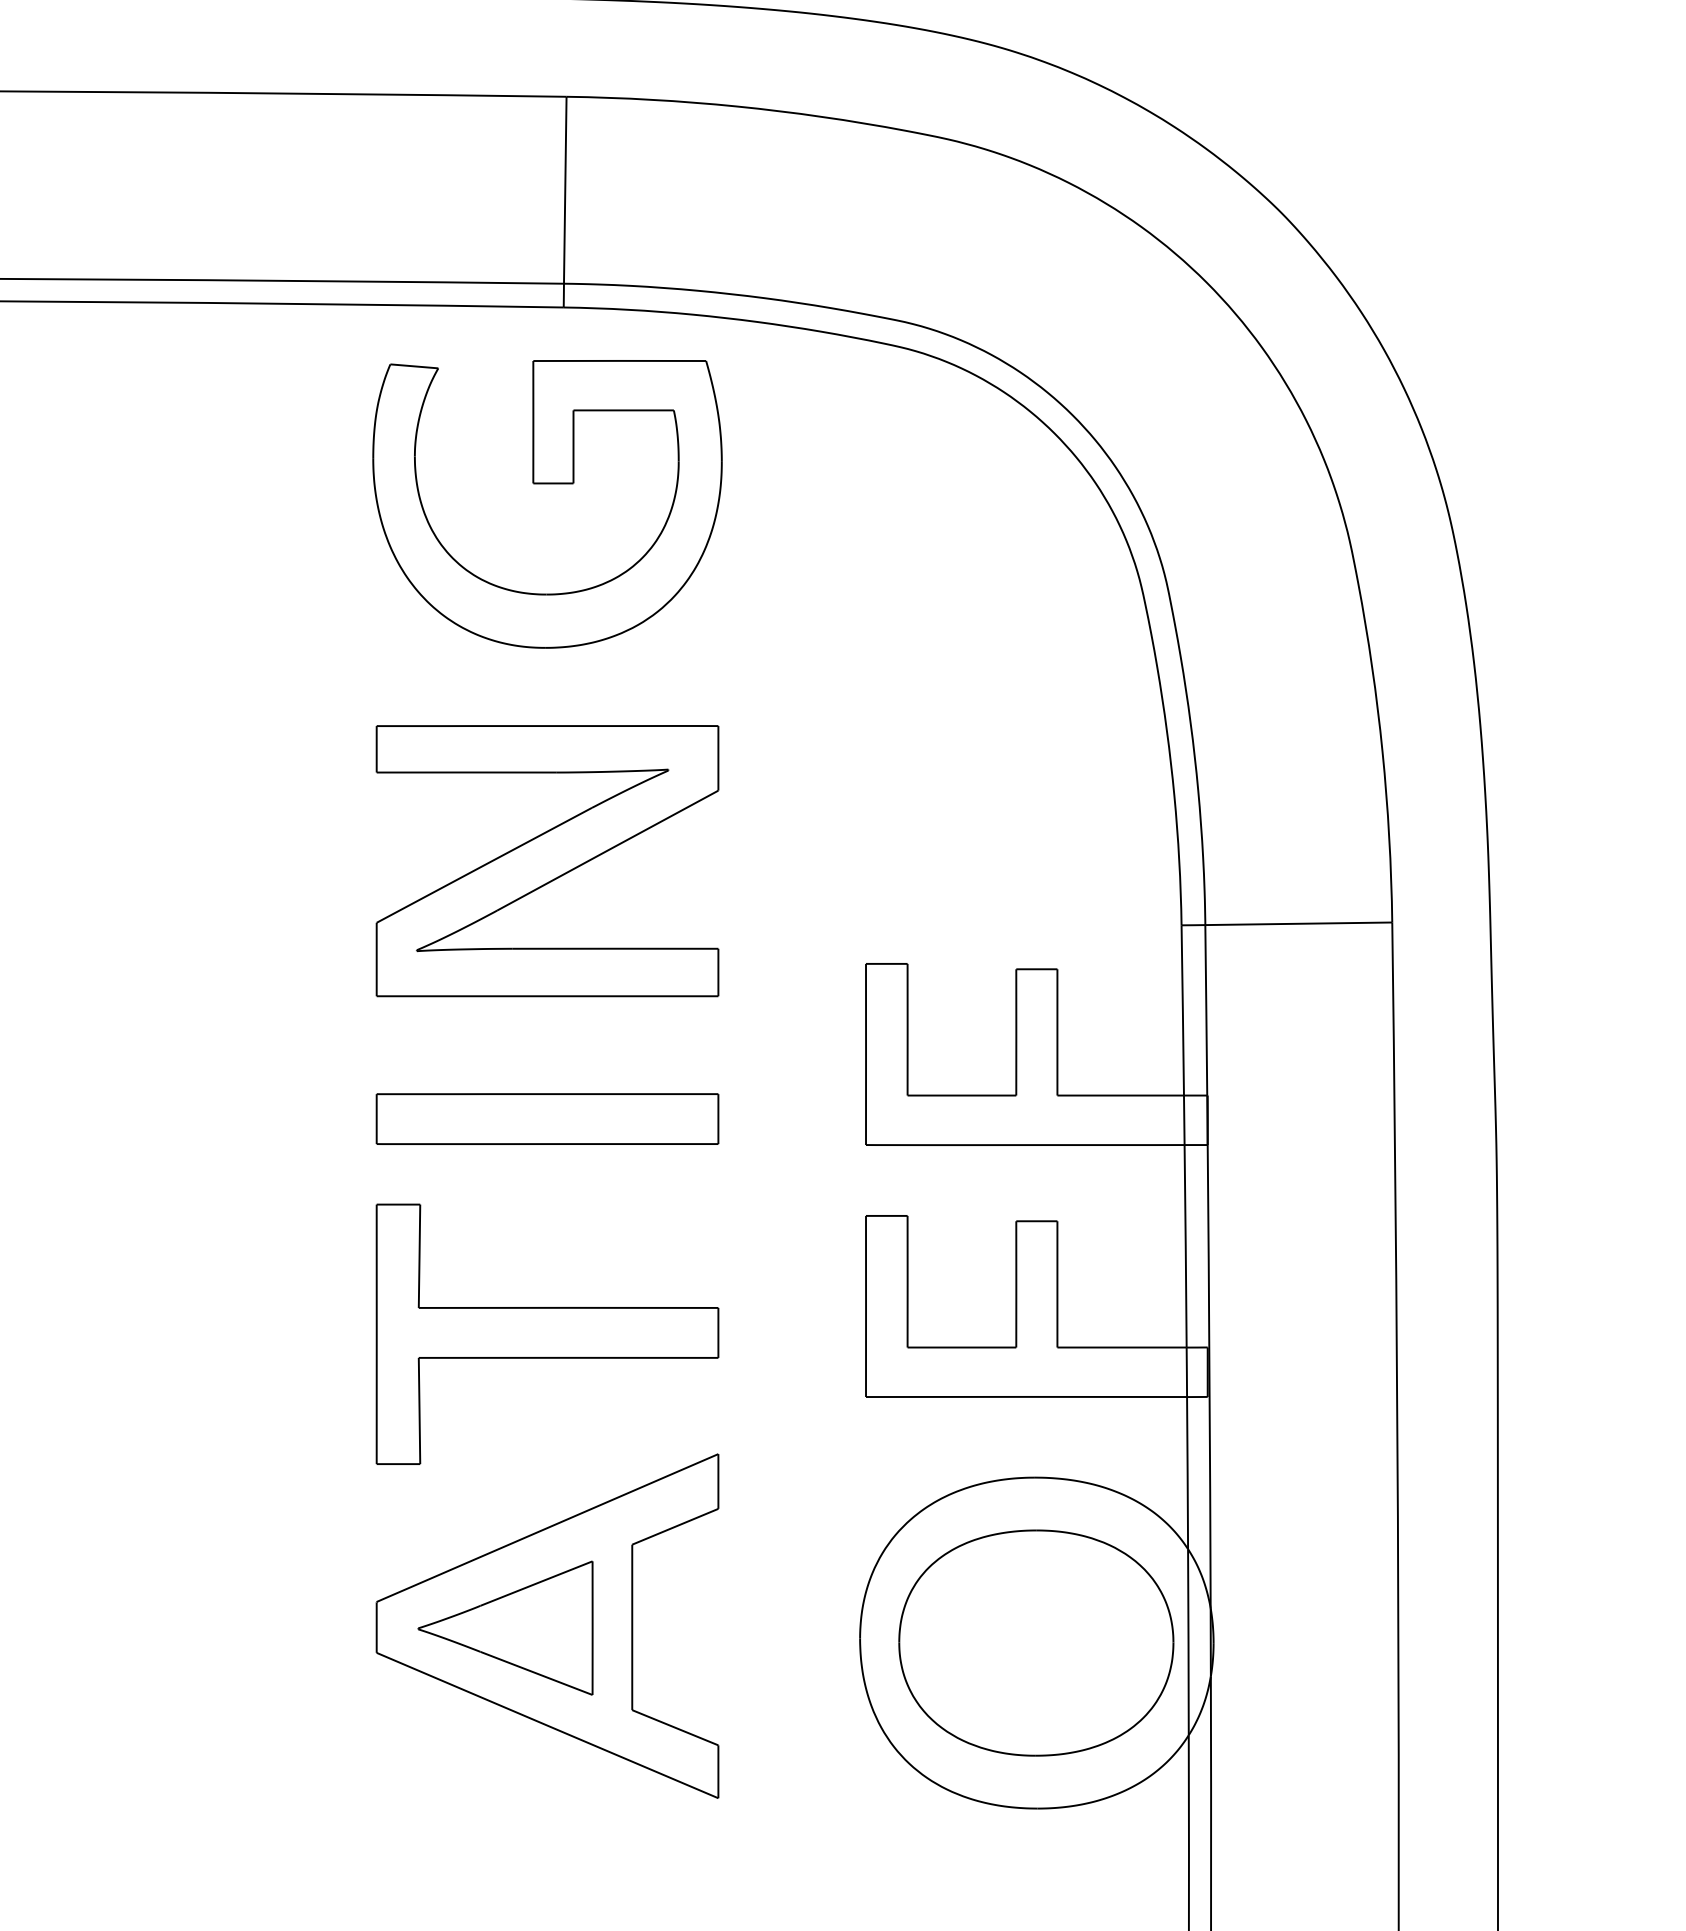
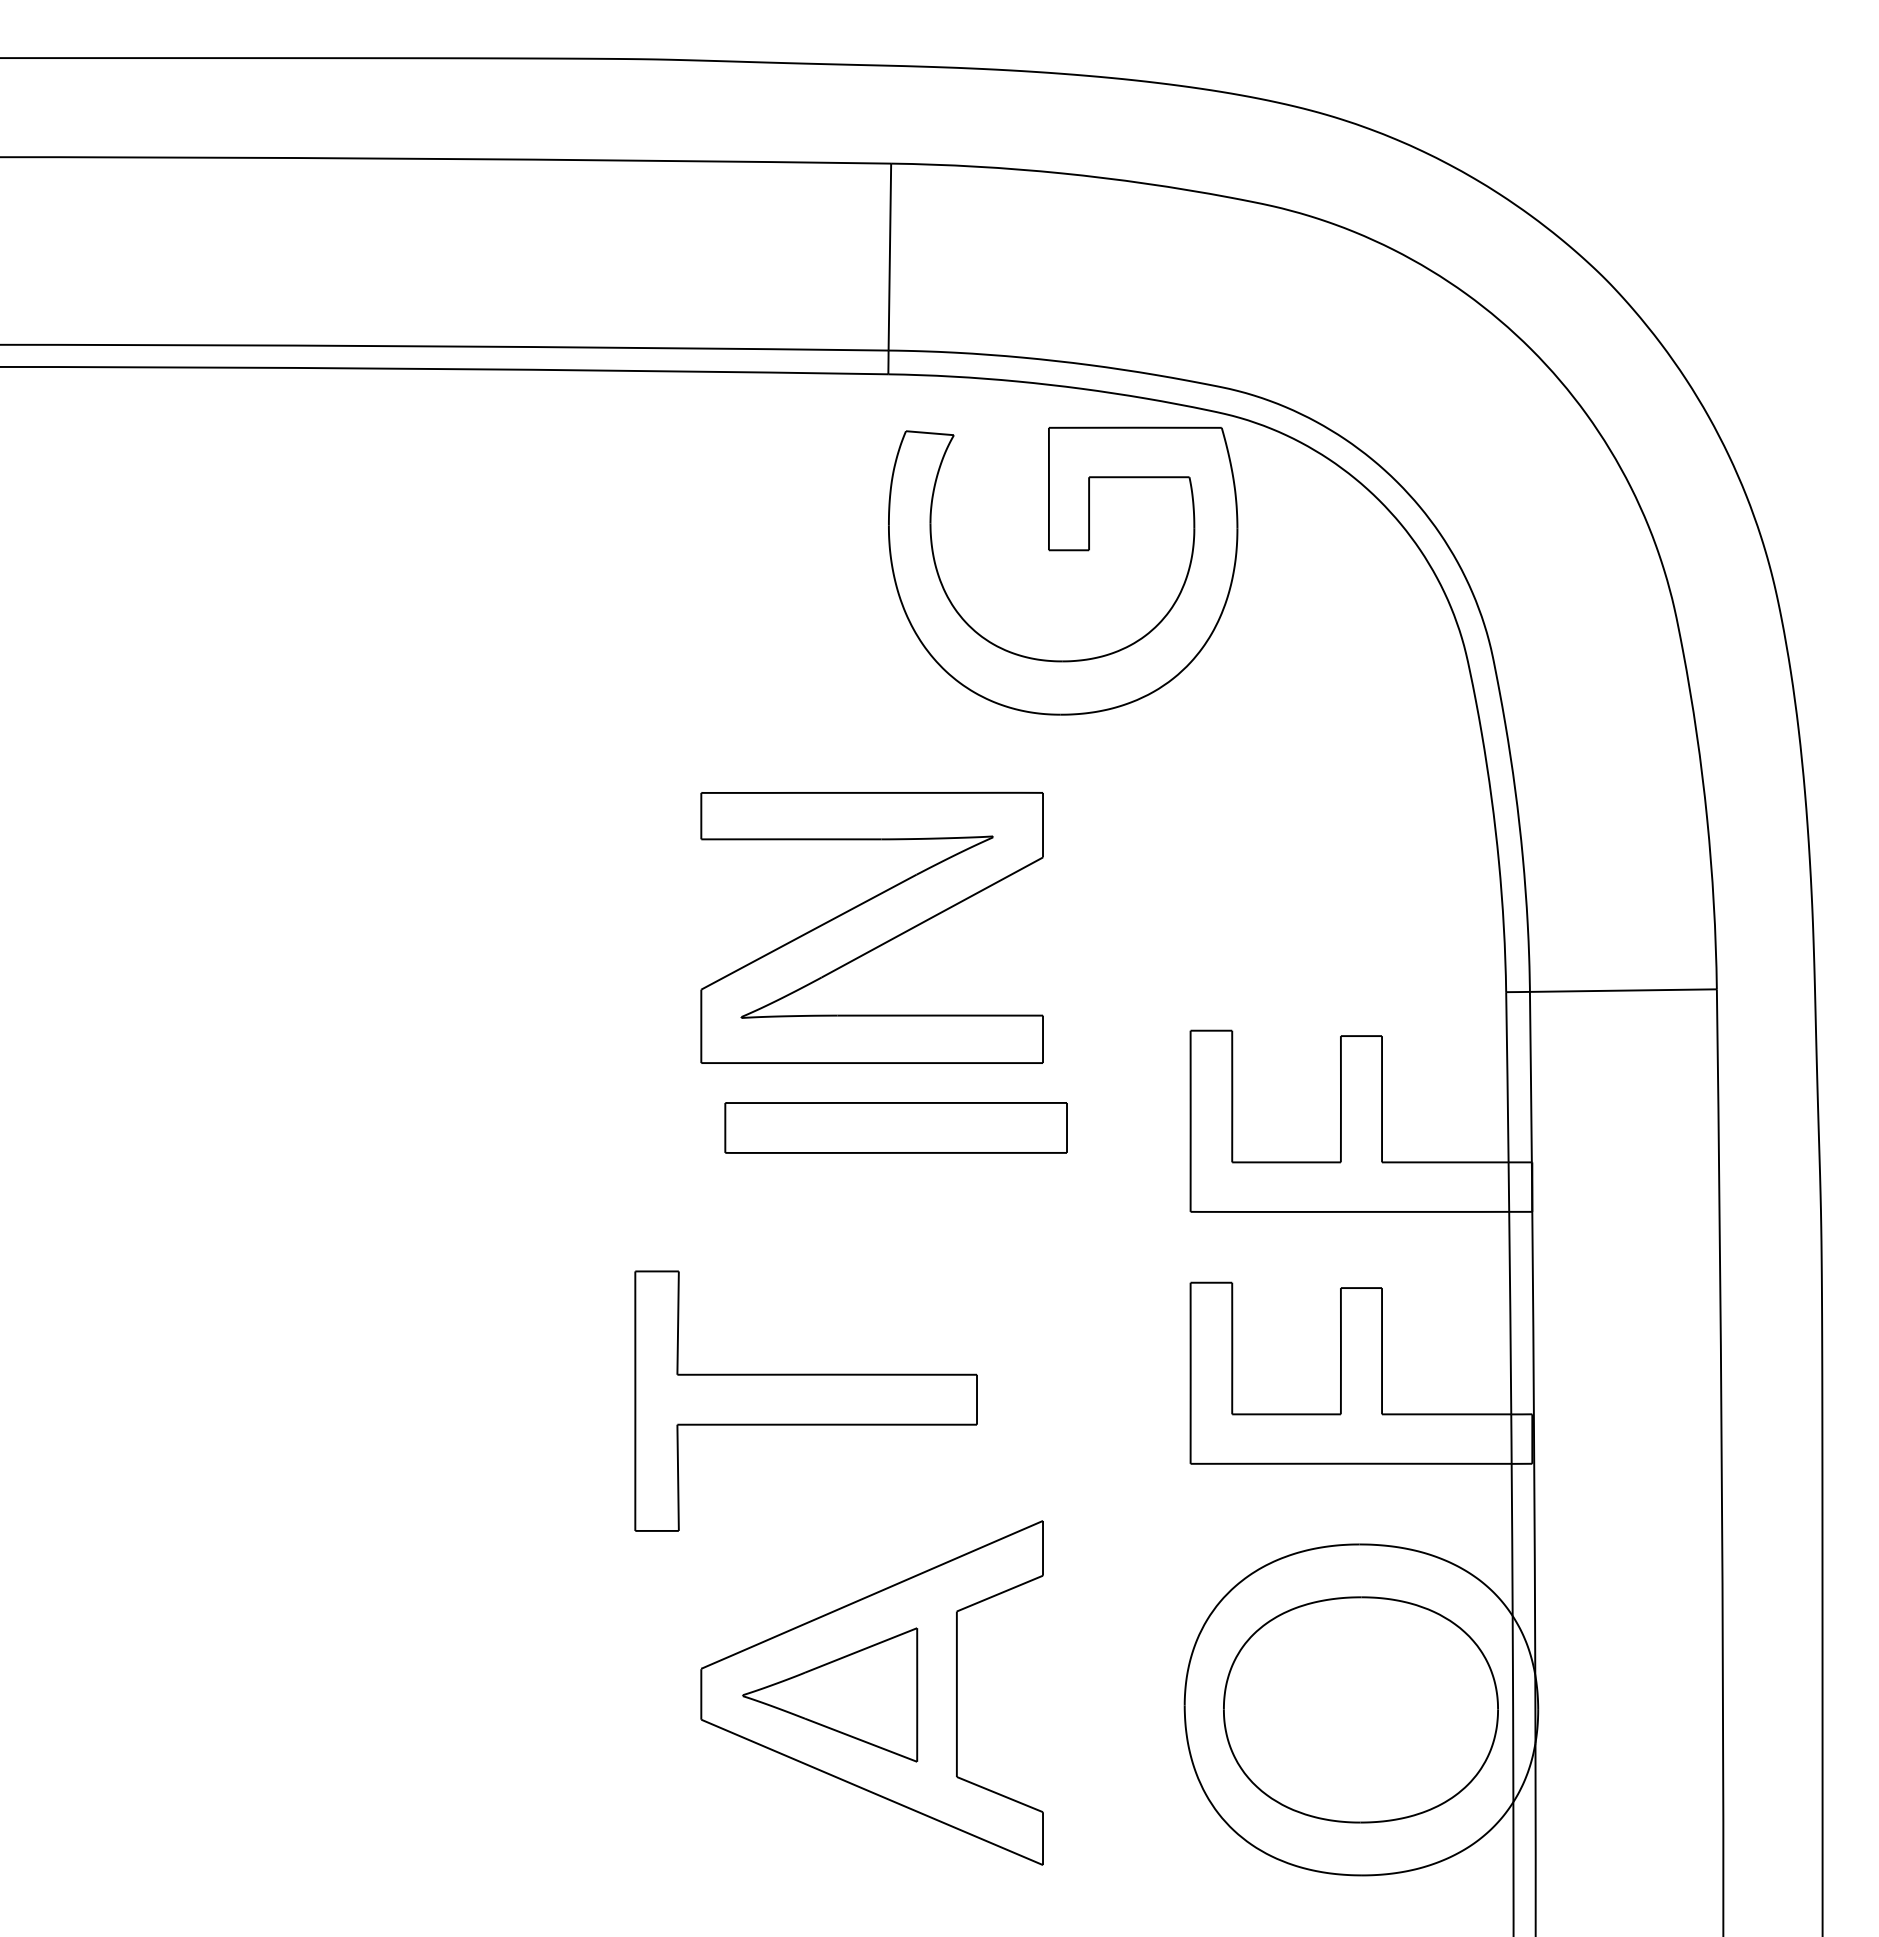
part: (547, 484) -> (1063, 551), moved
part: (546, 1118) -> (895, 1127), moved
part: (546, 1333) -> (805, 1400), moved

